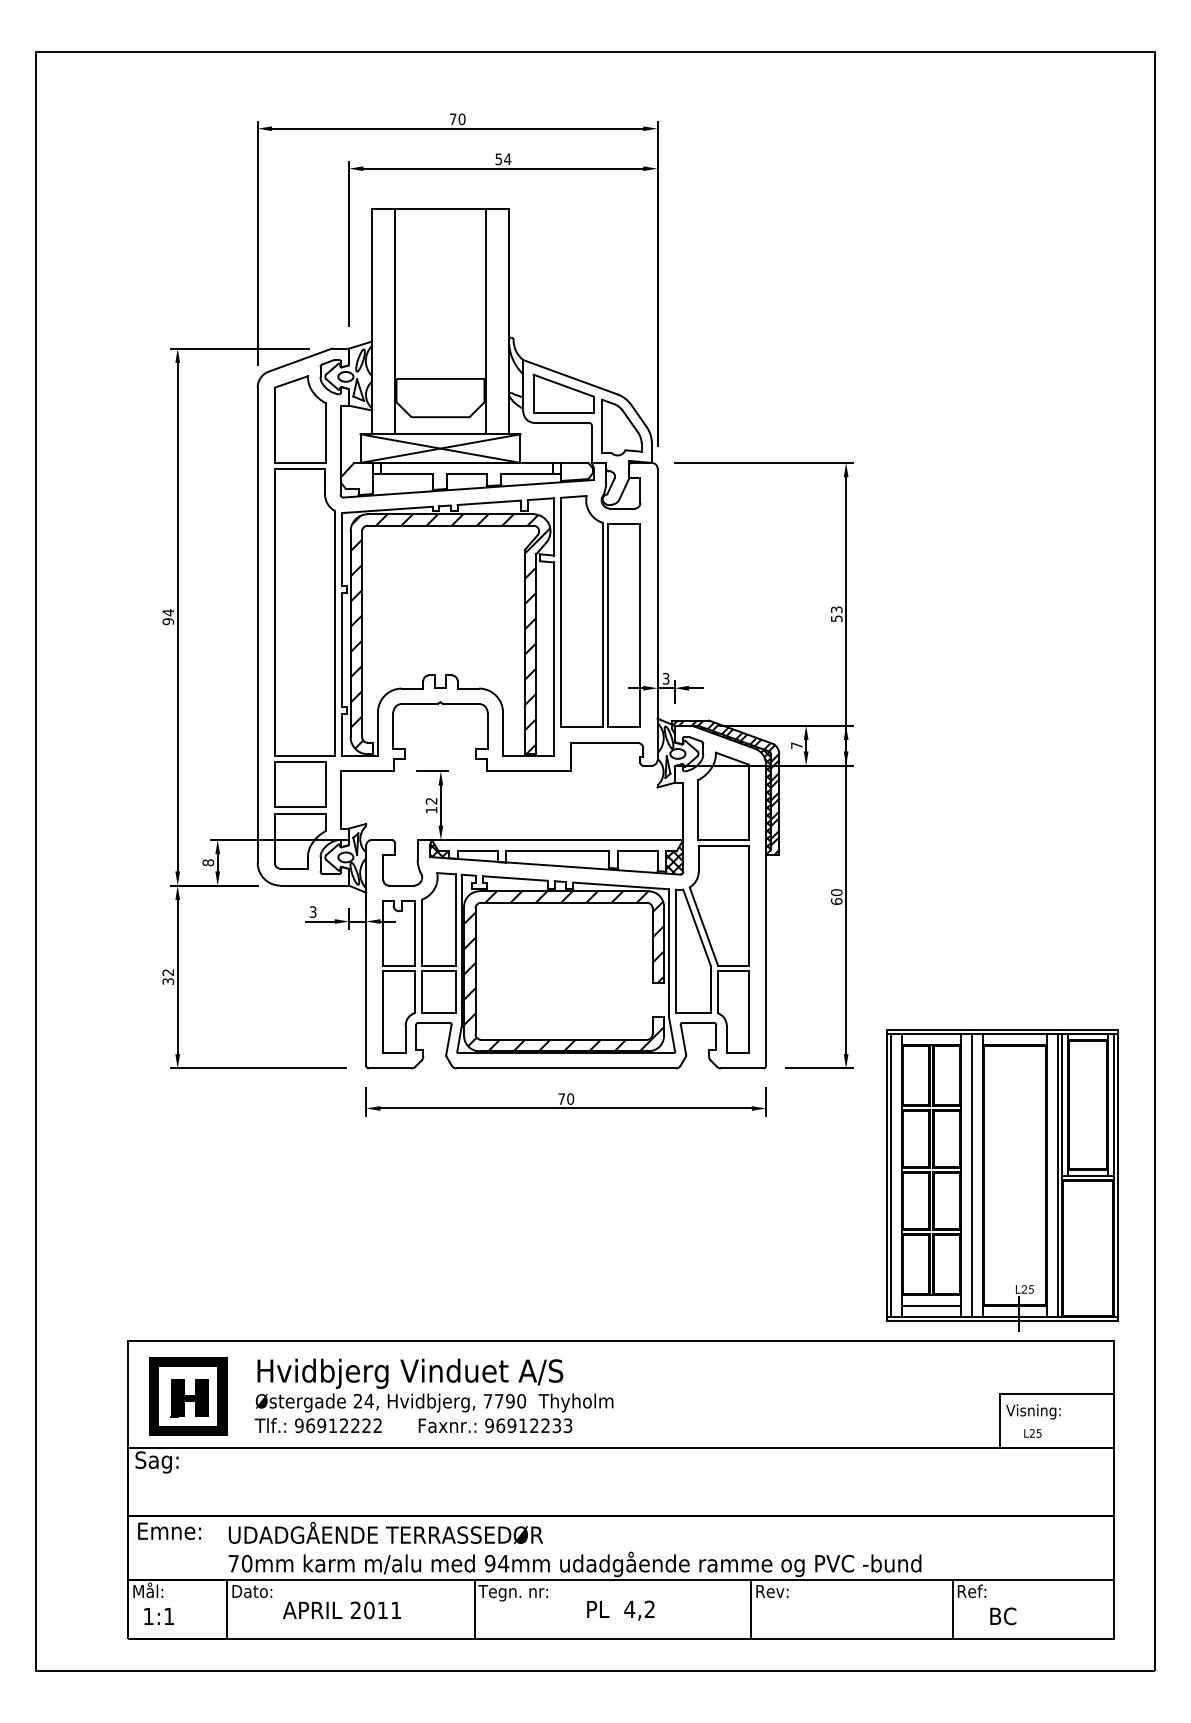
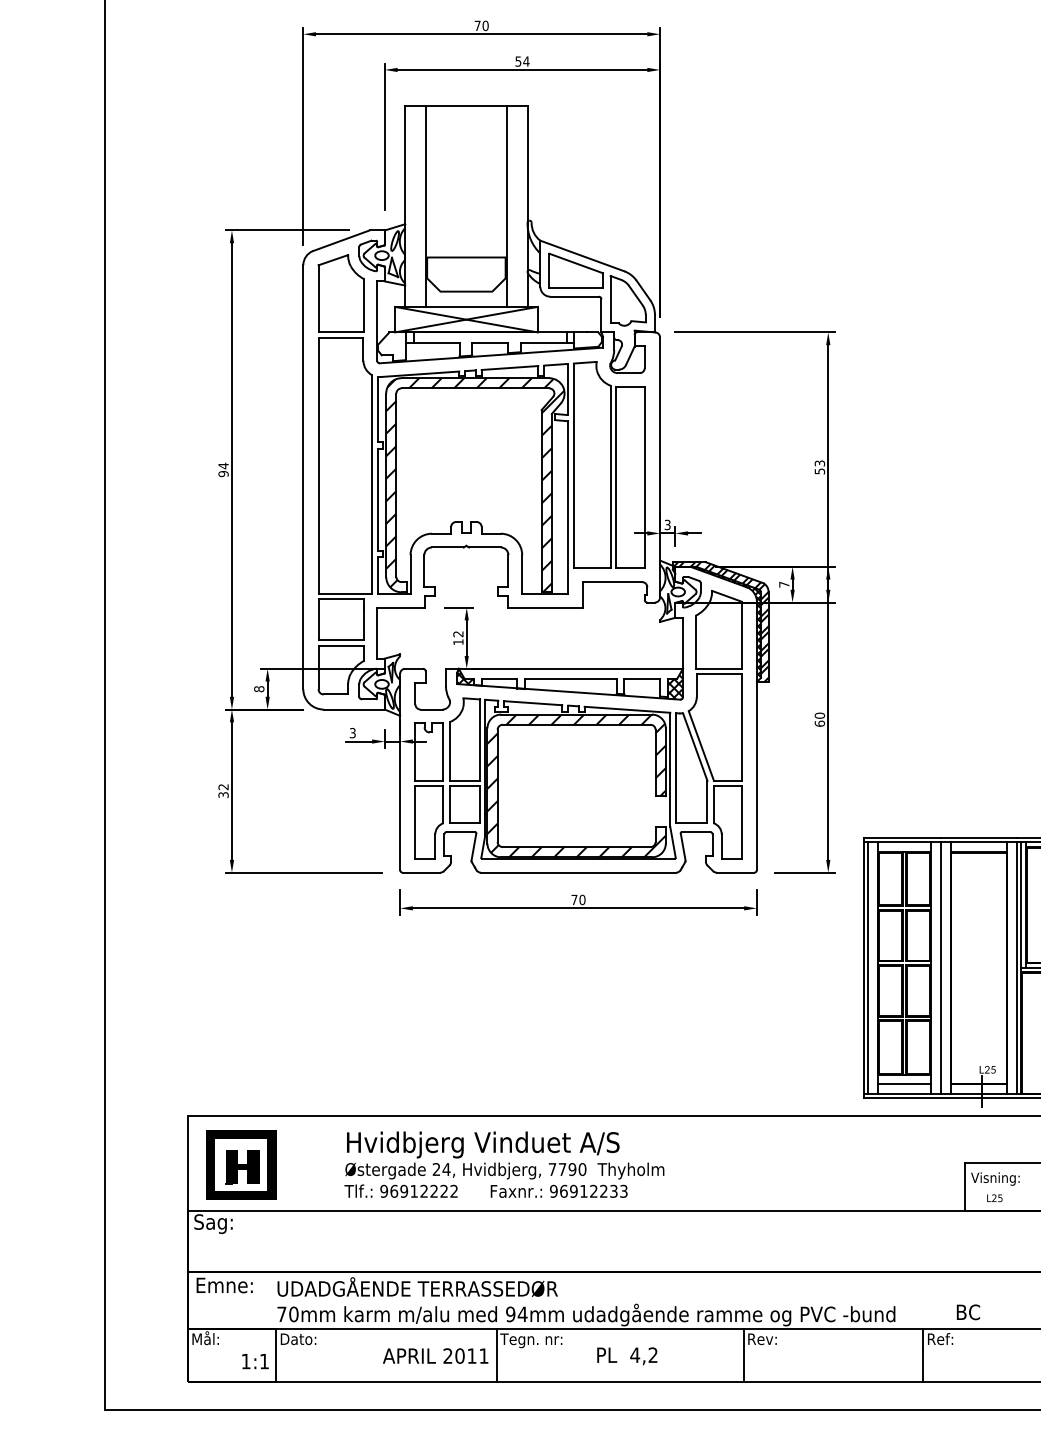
text: (433, 1395) -> (503, 1164), moved
text: (341, 1610) -> (435, 1356), moved
text: (158, 1616) -> (254, 1361), moved
text: (1003, 1616) -> (968, 1312), moved

